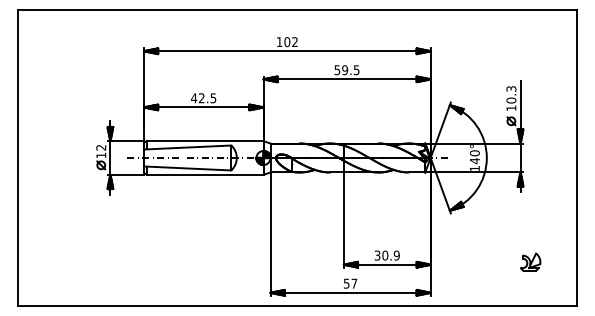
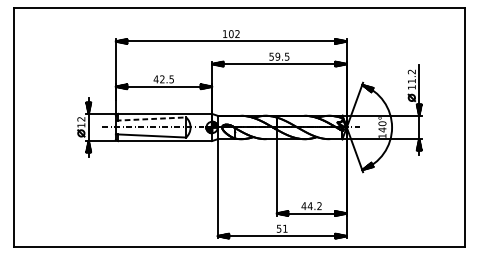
text: (511, 94) -> (411, 76), 10.3 -> 11.2
line: (187, 147) -> (150, 119), solid -> dashed
text: (386, 255) -> (311, 206), 30.9 -> 44.2
part: (530, 261) -> (427, 210), removed
text: (354, 283) -> (285, 228), 57 -> 51

